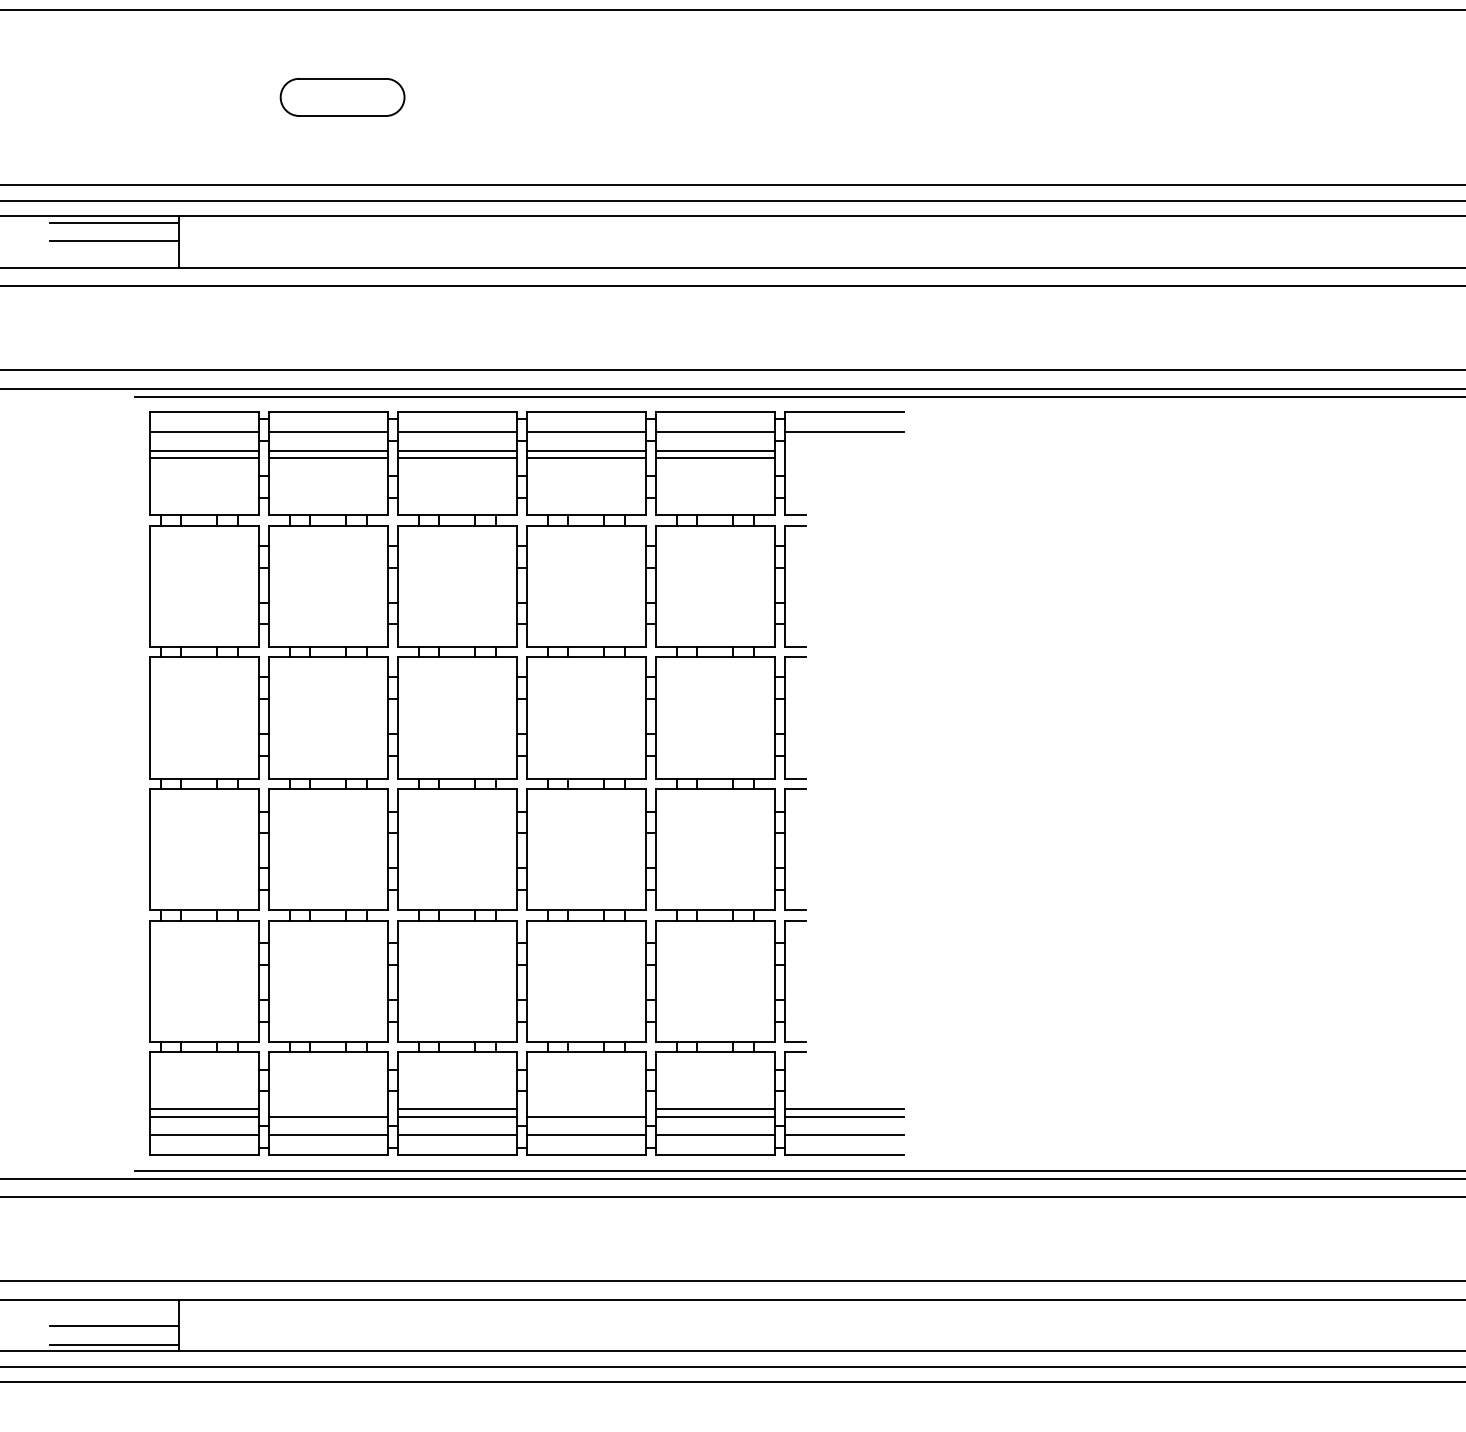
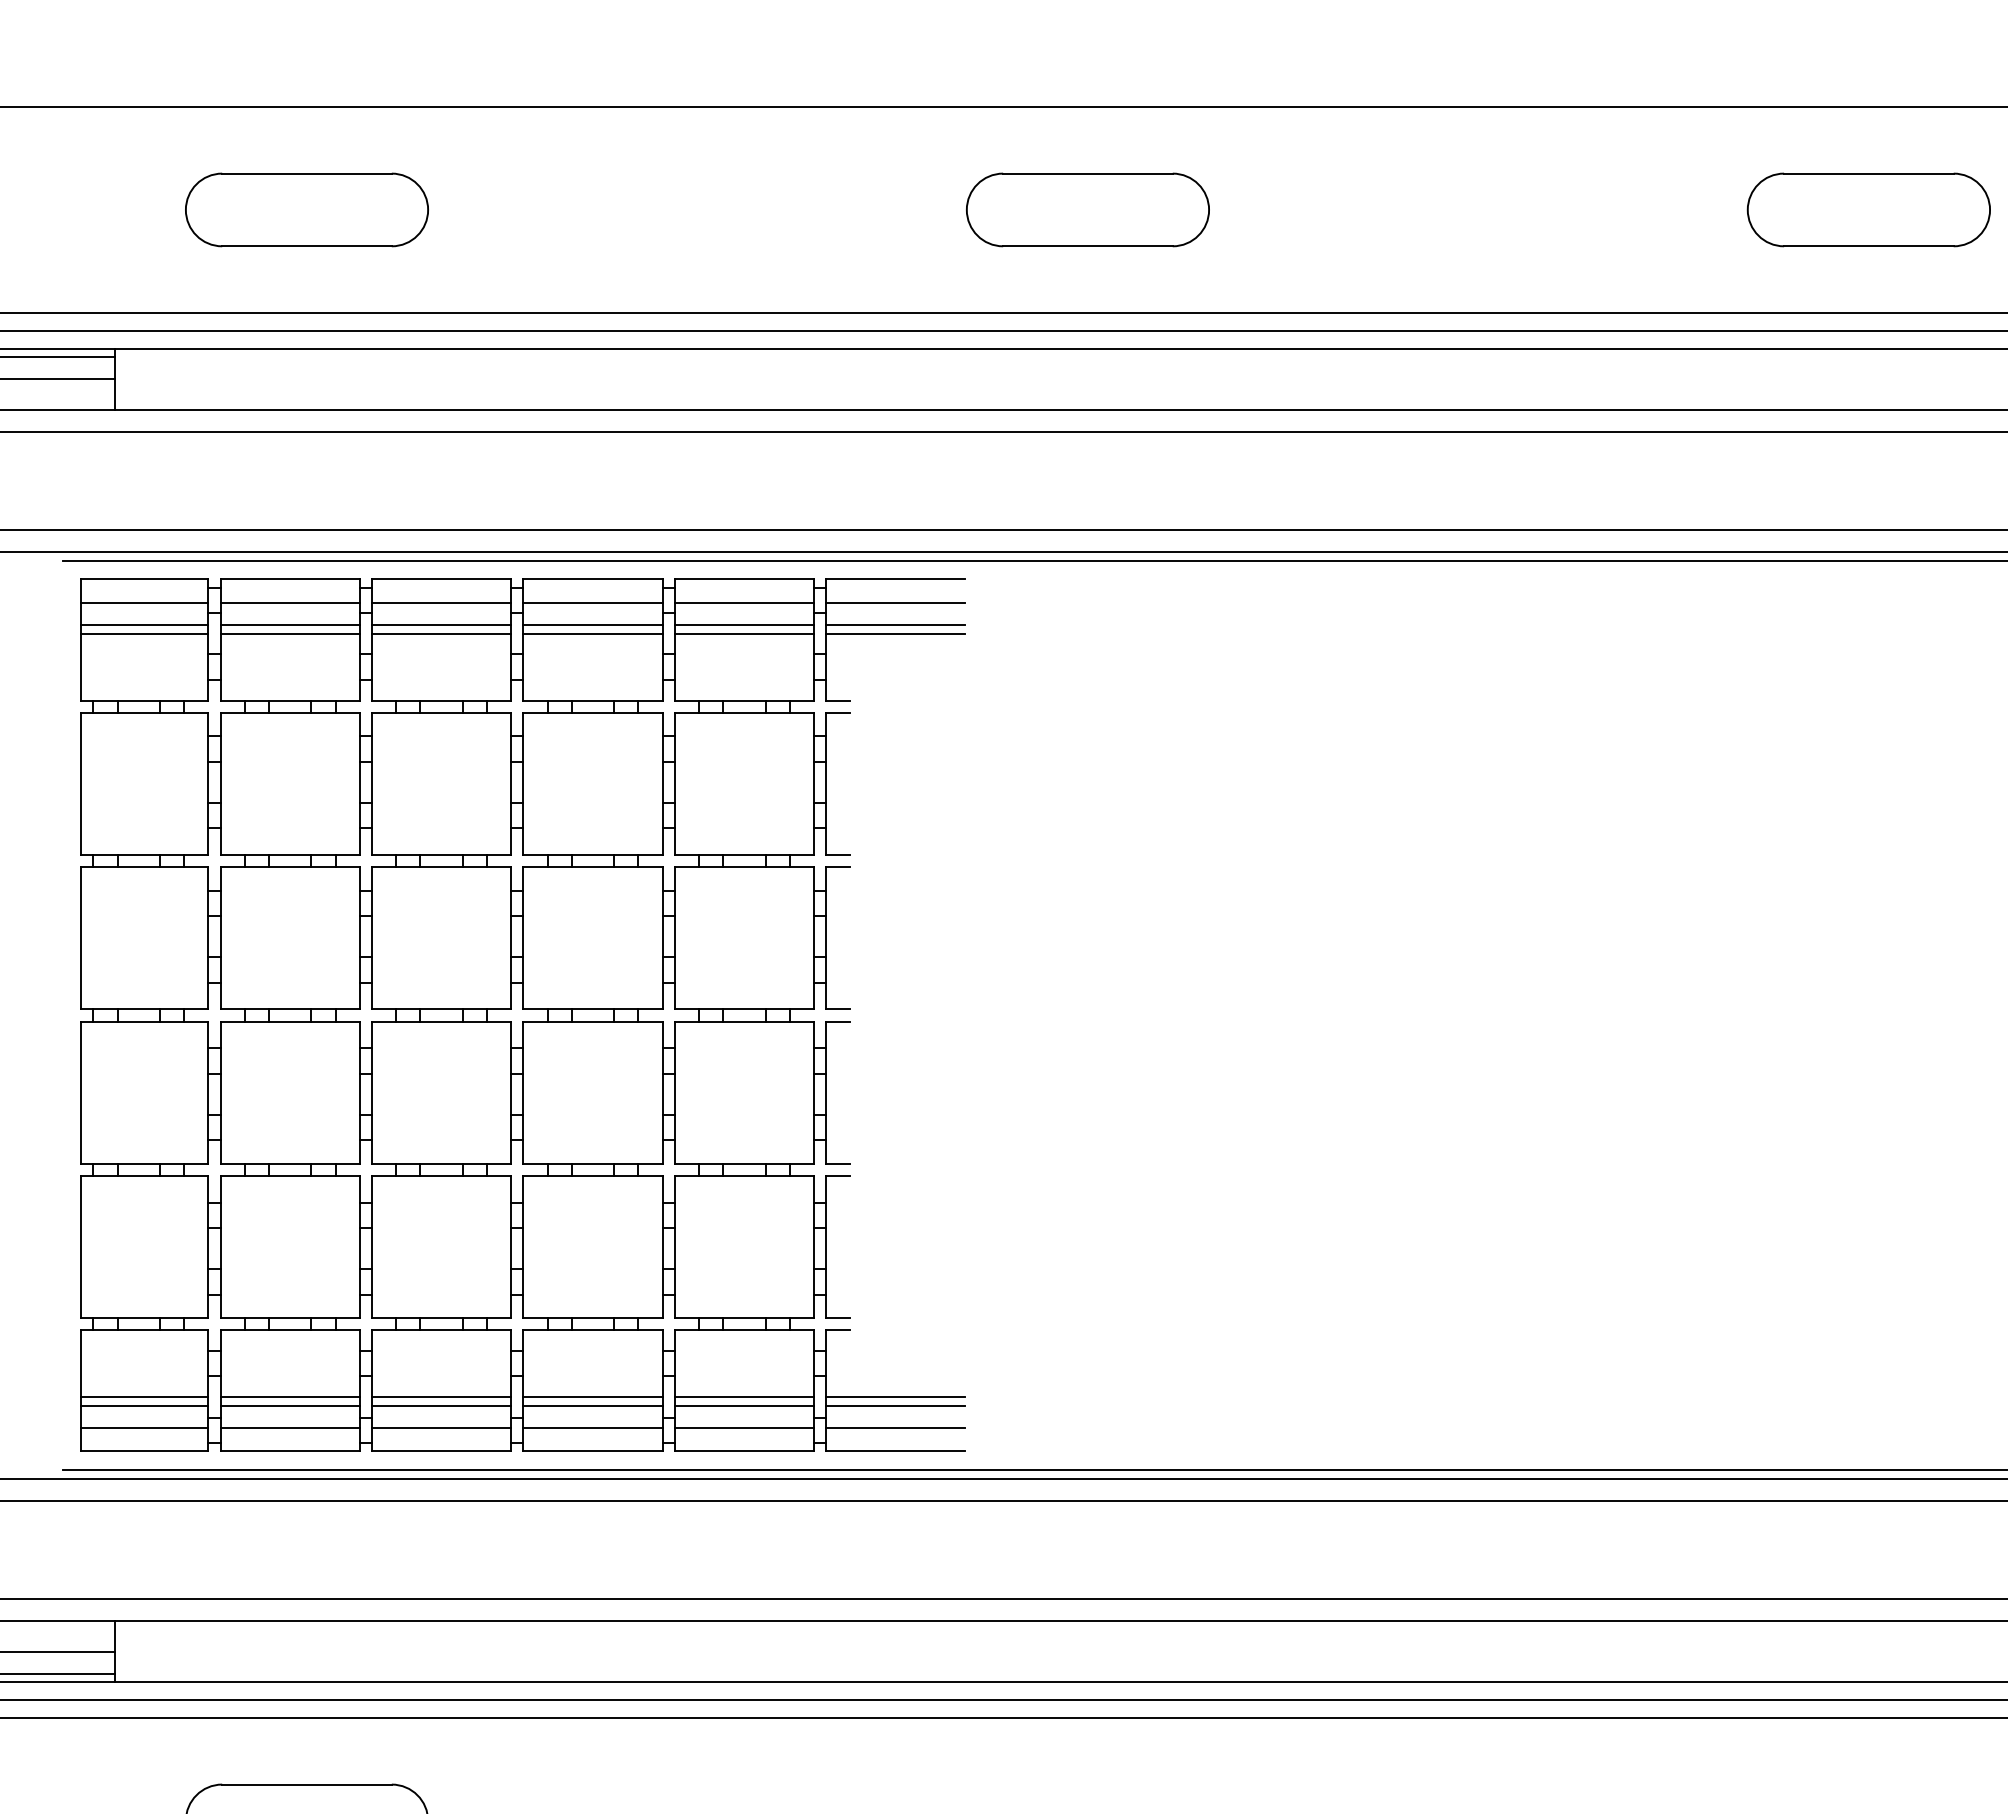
part: (342, 97) -> (306, 209), size x1.67
part: (1007, 97) -> (1087, 209), added
line: (844, 450) -> (895, 624), added
line: (844, 458) -> (895, 633), added
line: (327, 1109) -> (289, 1397), added
line: (585, 1109) -> (592, 1397), added

